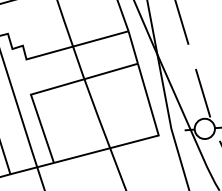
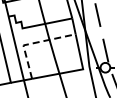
line: (49, 89) -> (32, 43), solid -> dashed

